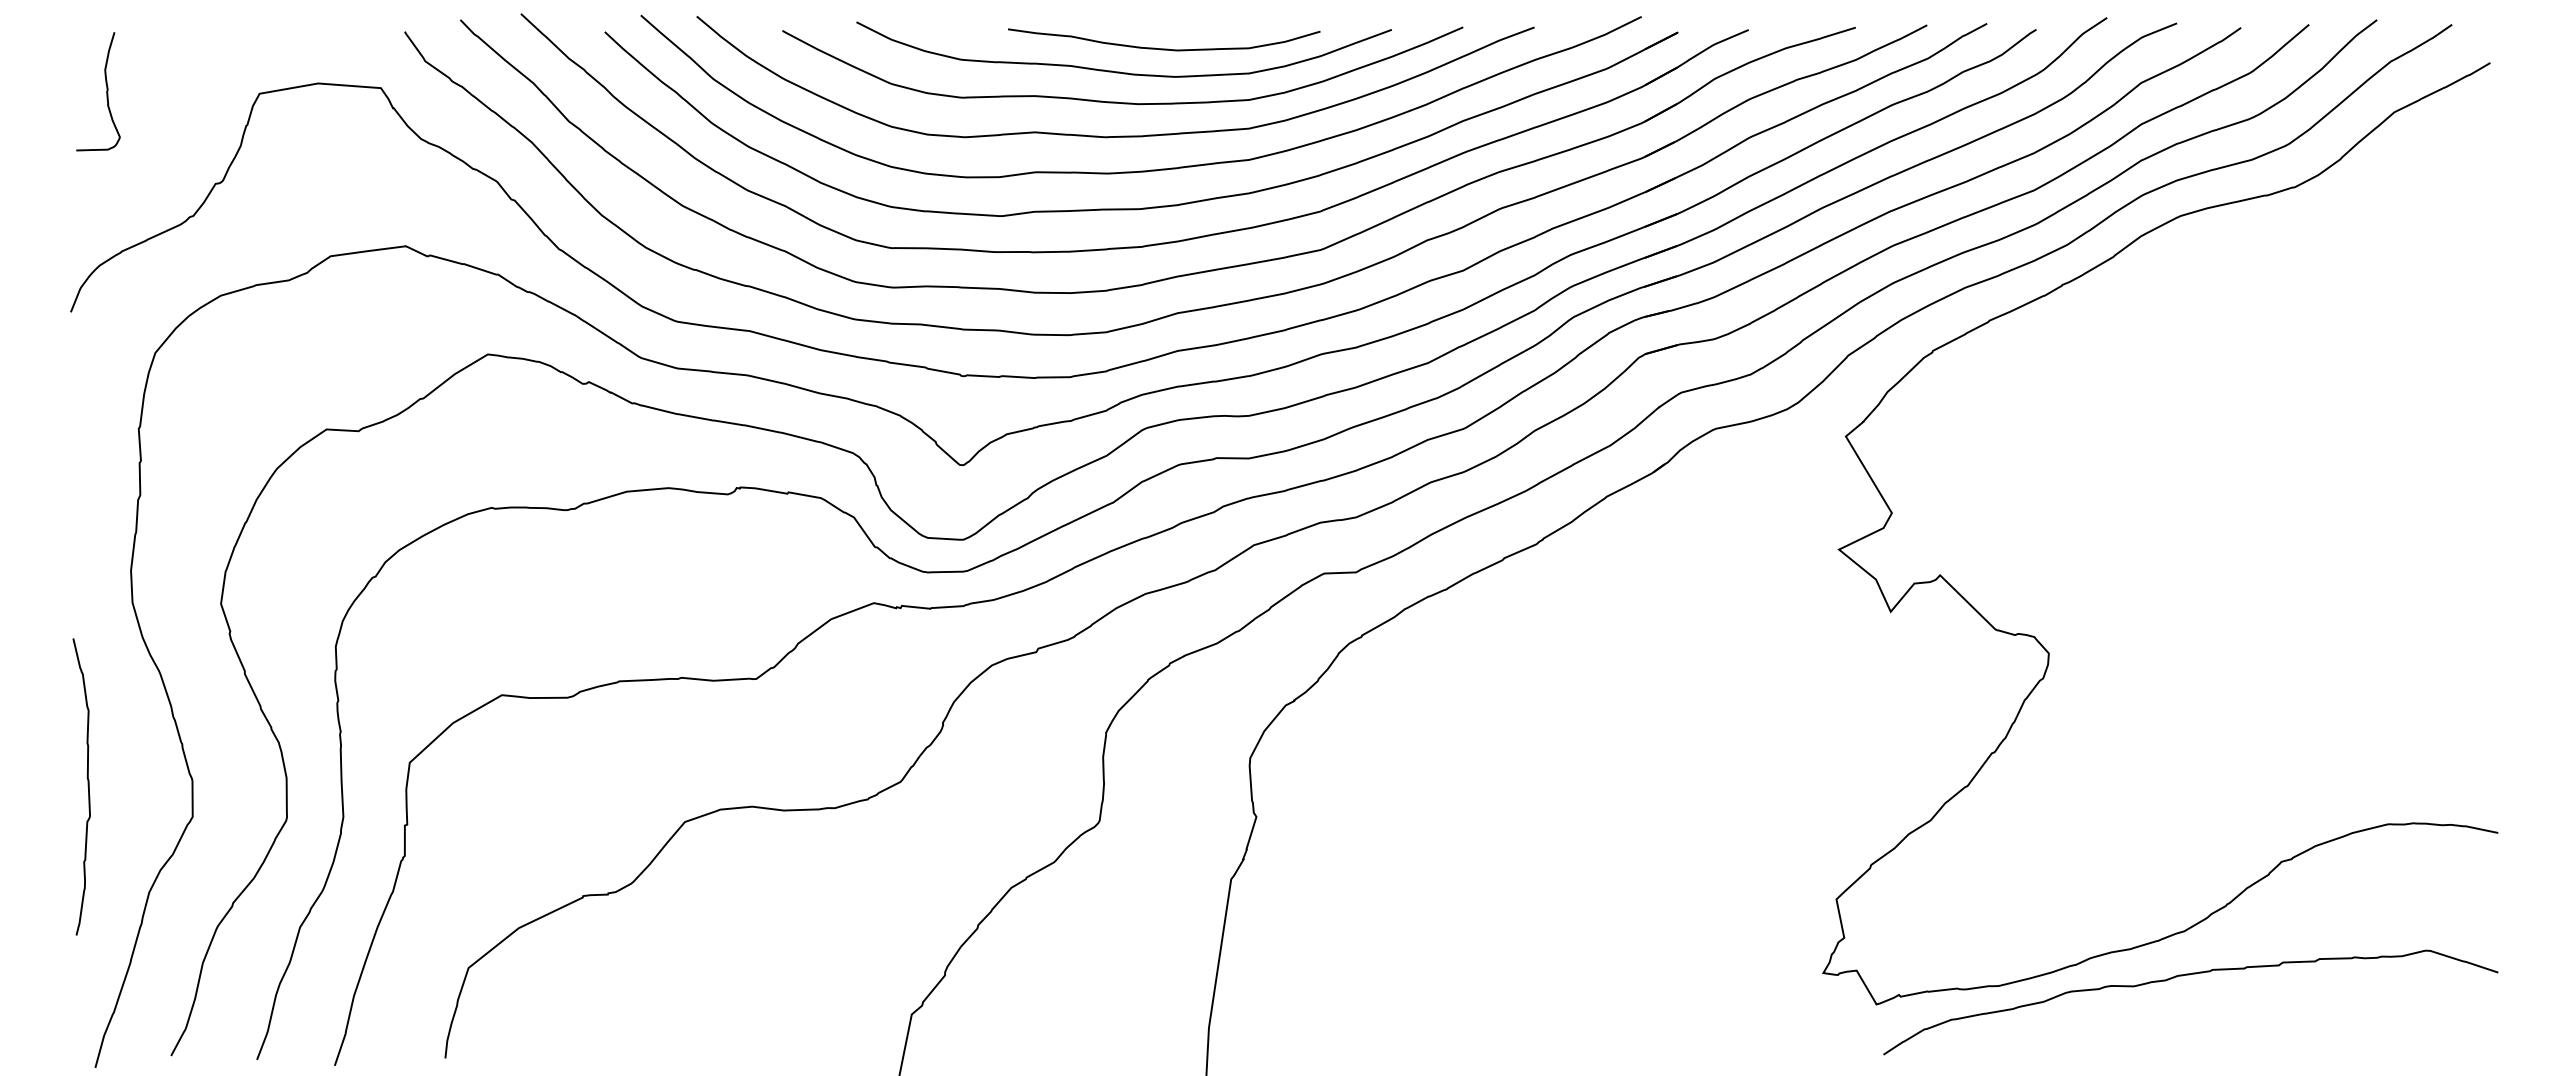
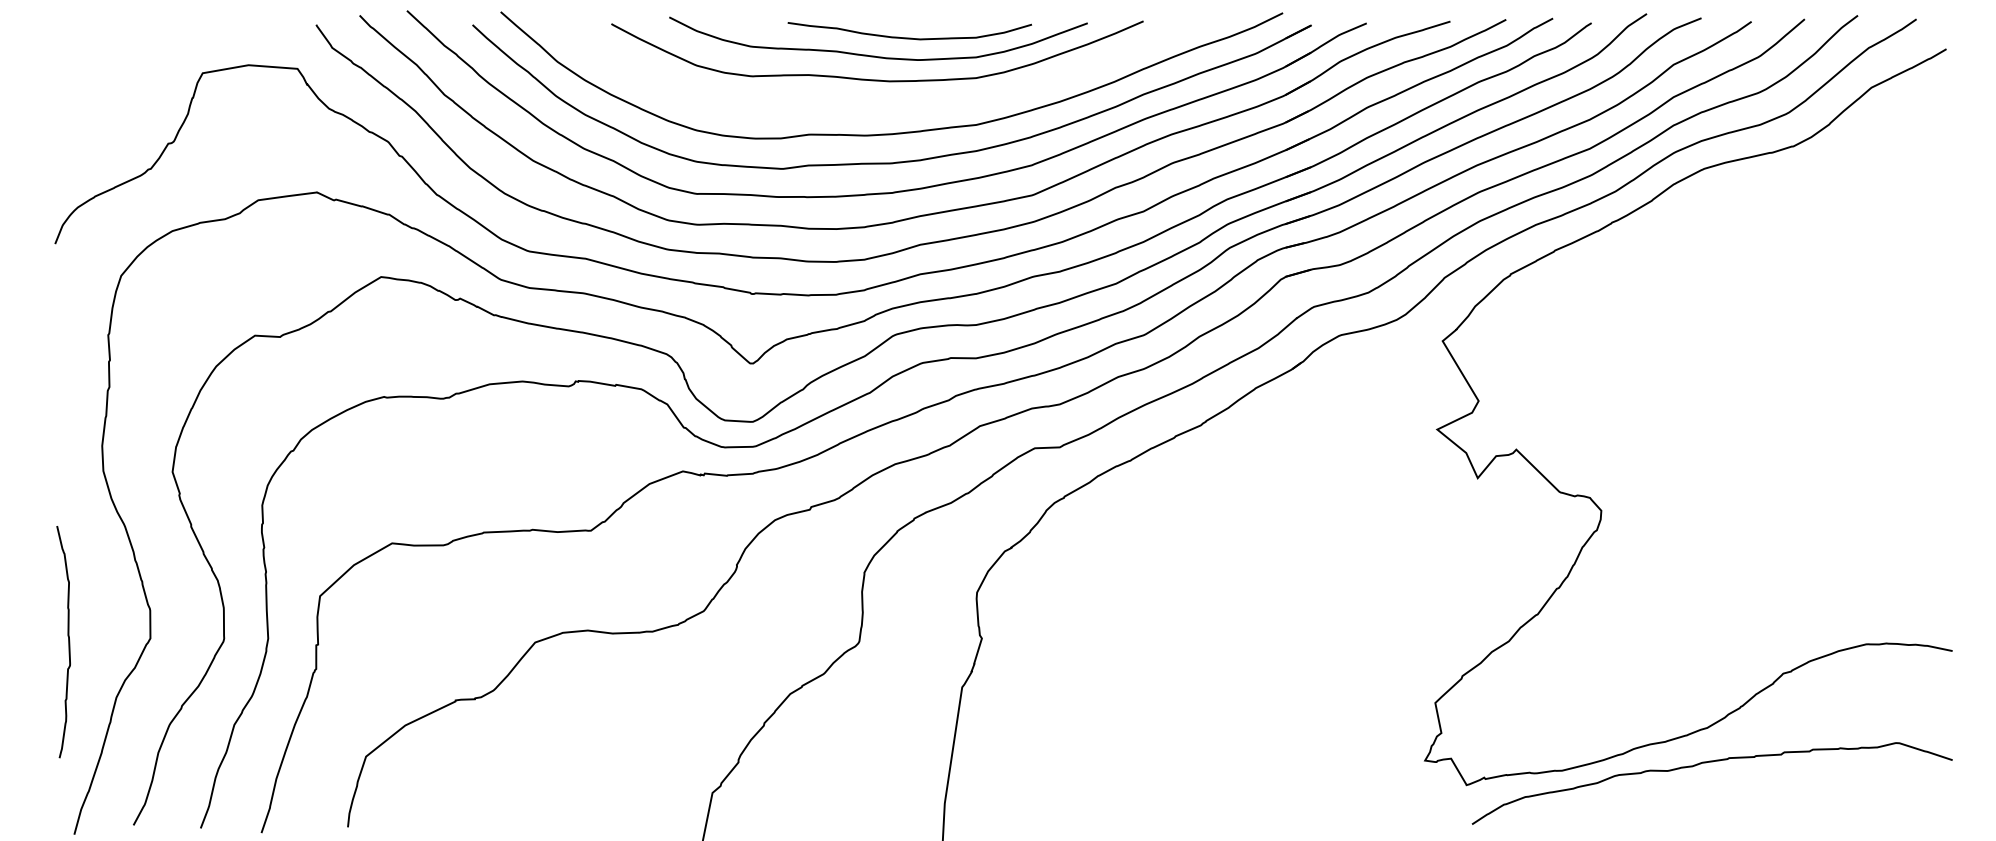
curve: (105, 91) -> (82, 71), removed
curve: (1124, 135) -> (878, 105), removed
curve: (87, 787) -> (68, 642), moved

